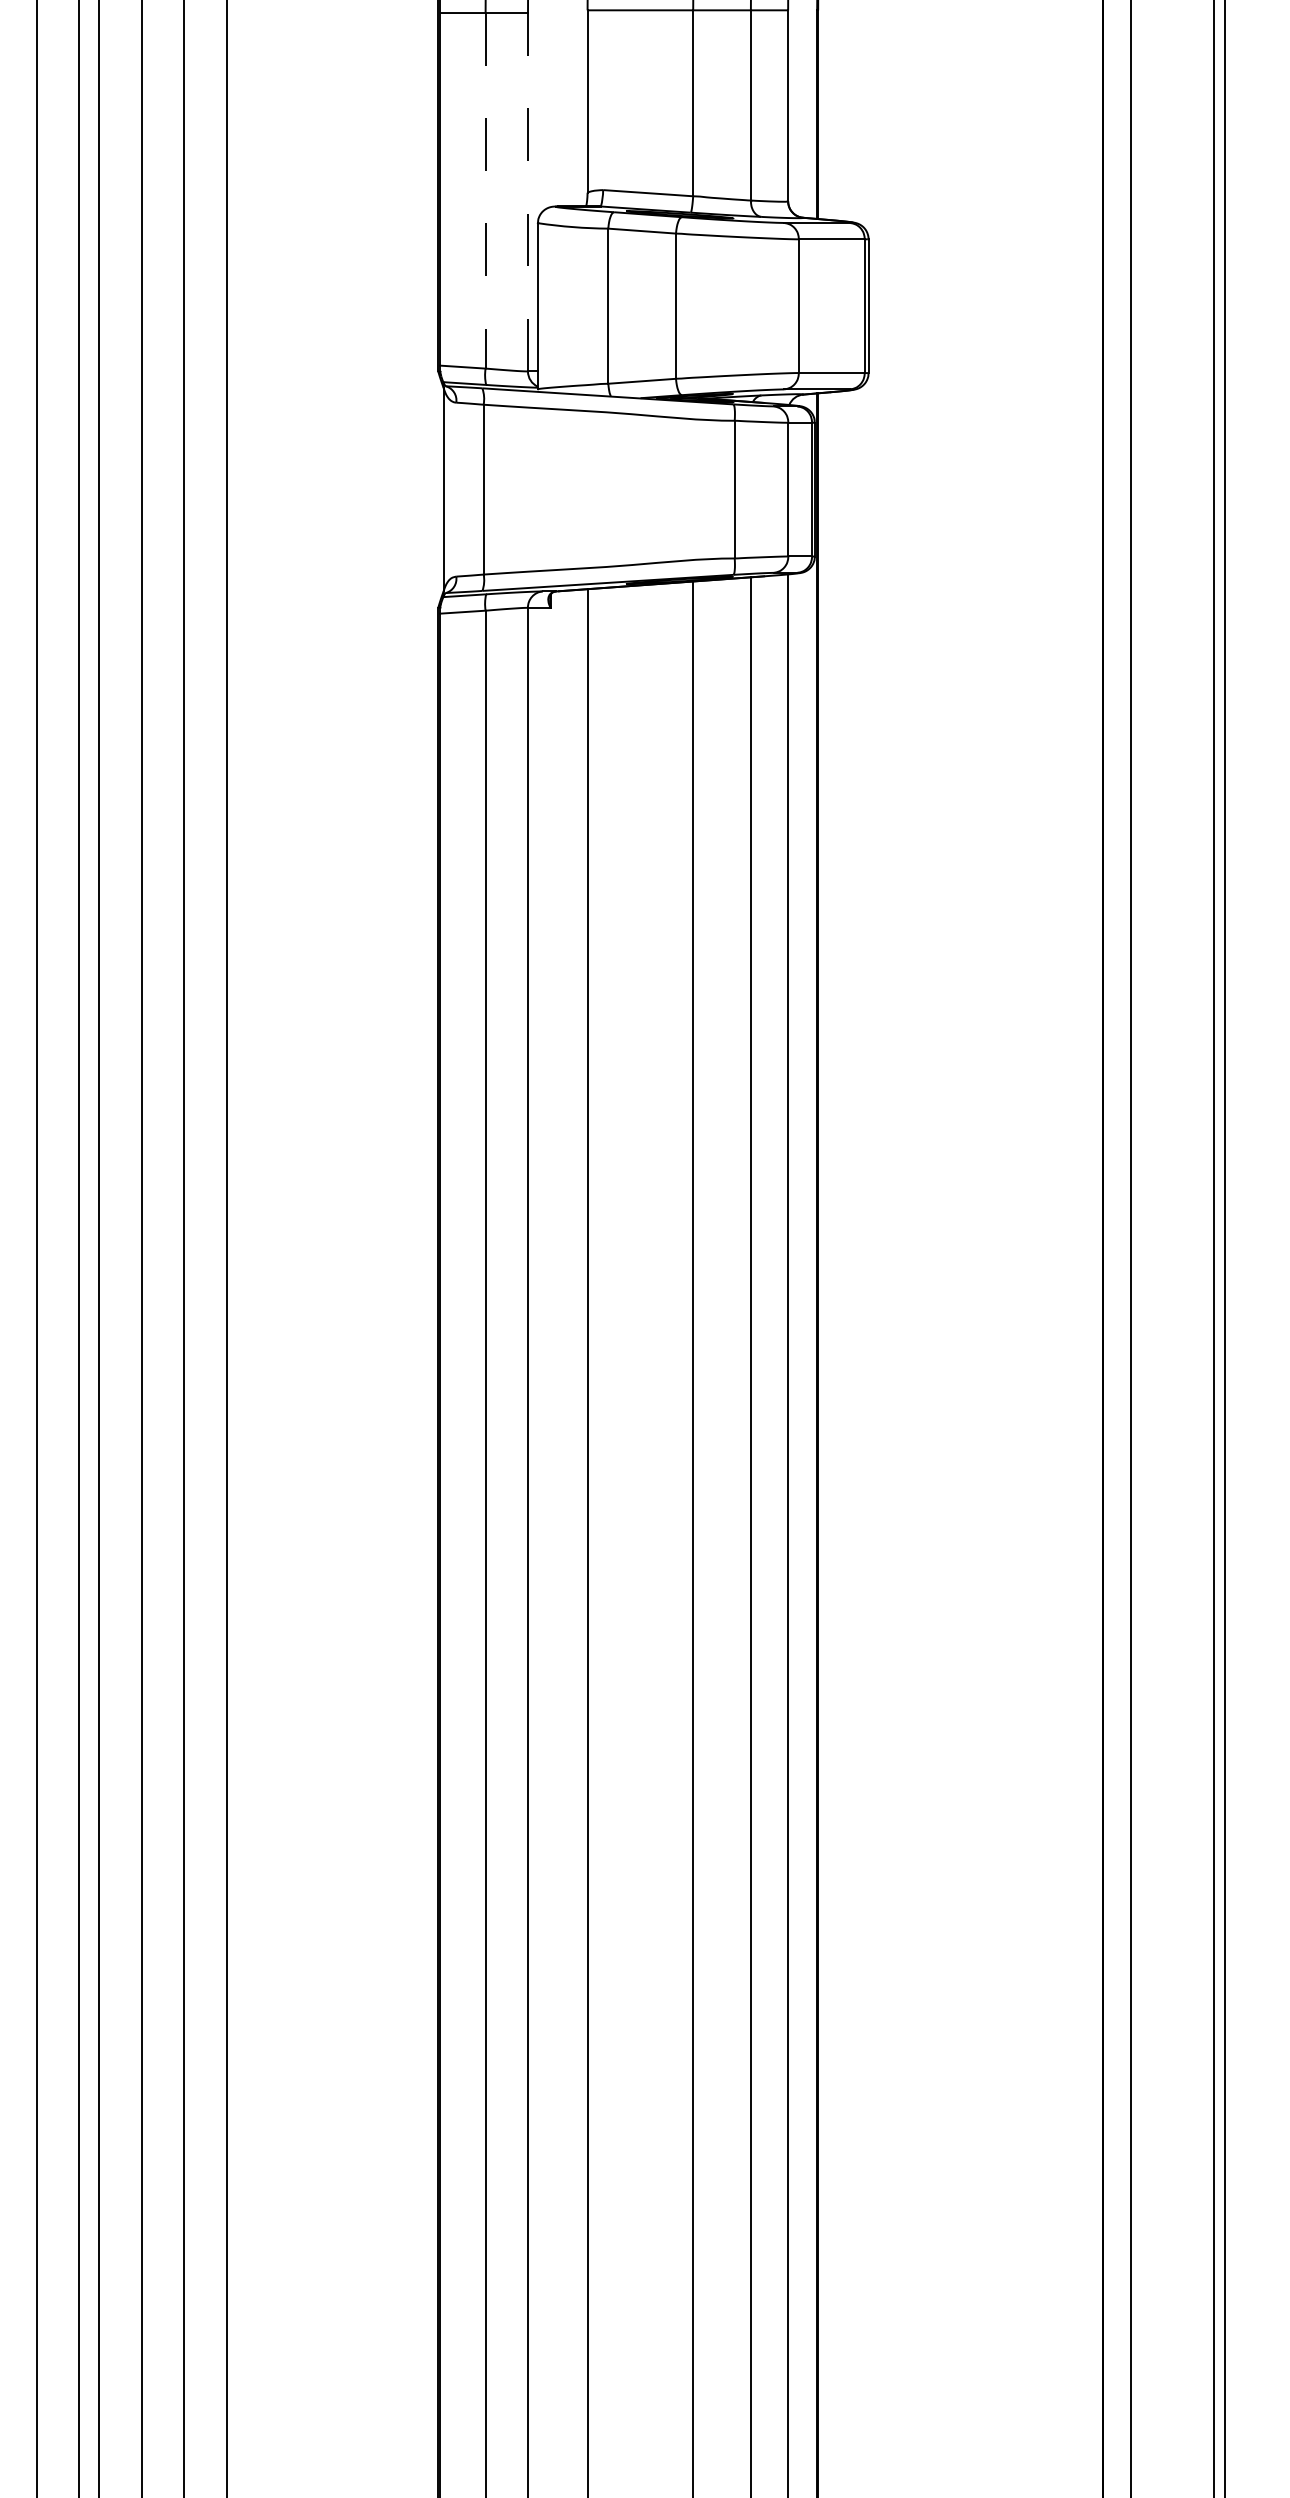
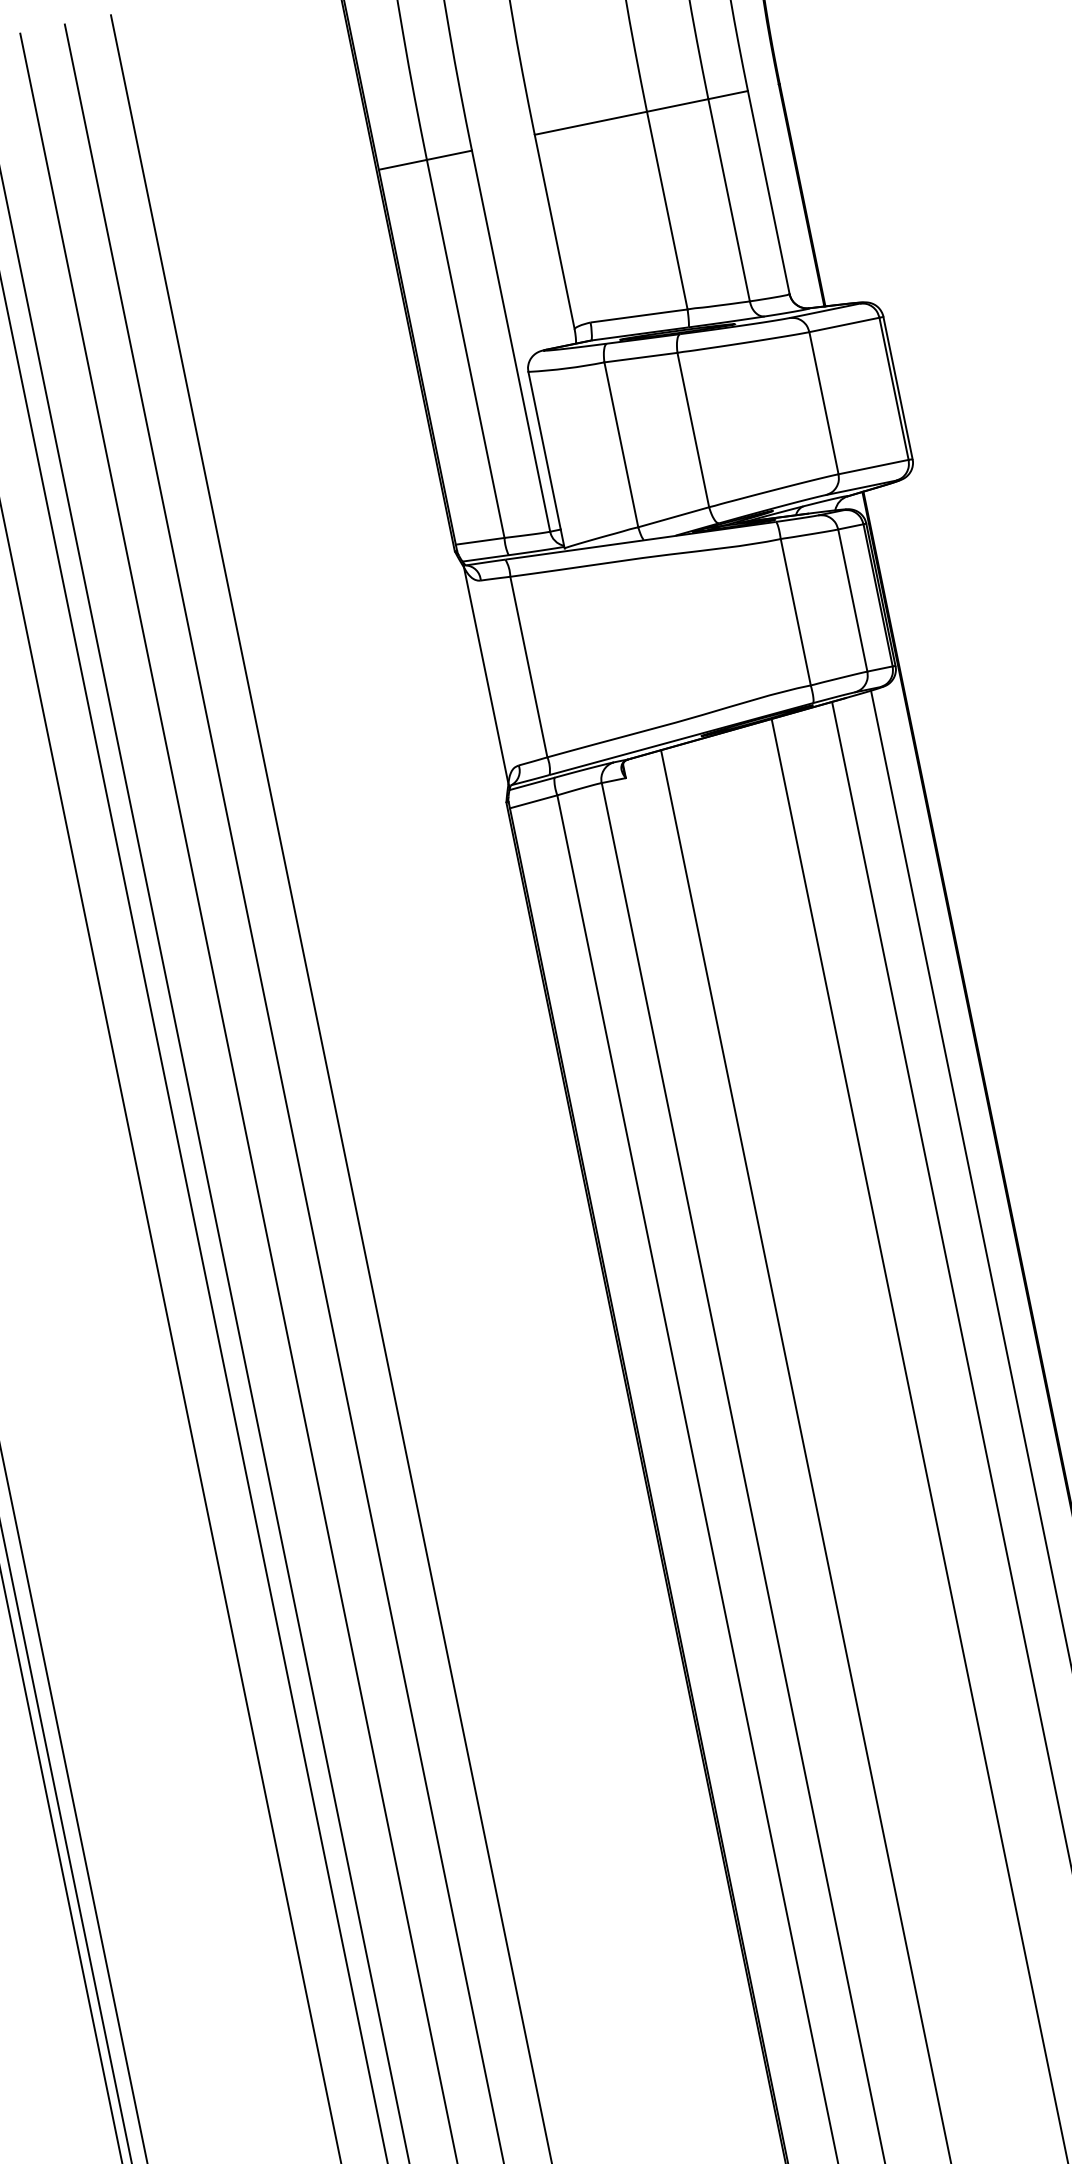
line: (485, 190) -> (465, 348), dashed -> solid
line: (528, 191) -> (511, 340), dashed -> solid

